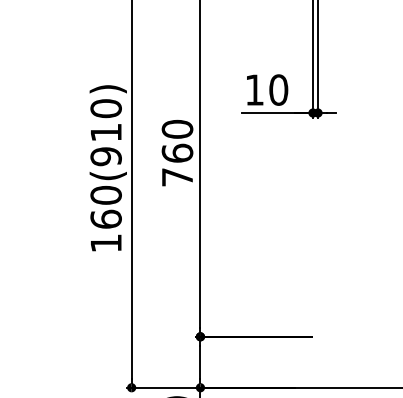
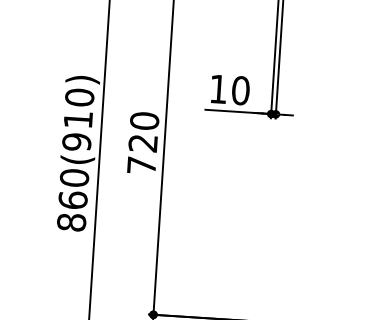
text: (177, 152) -> (143, 142), 760 -> 720
text: (105, 243) -> (71, 222), 160(910) -> 860(910)

